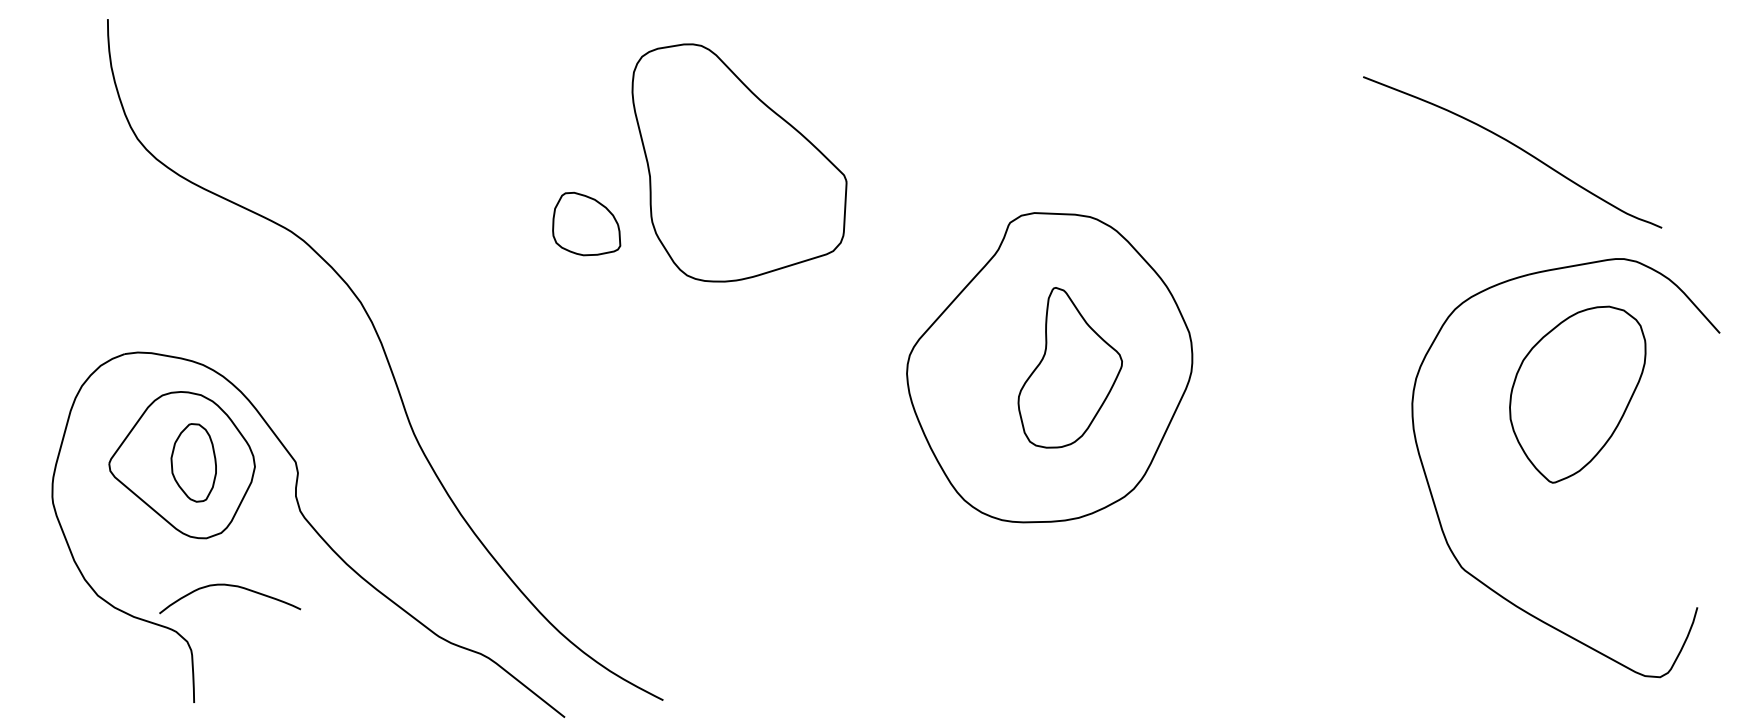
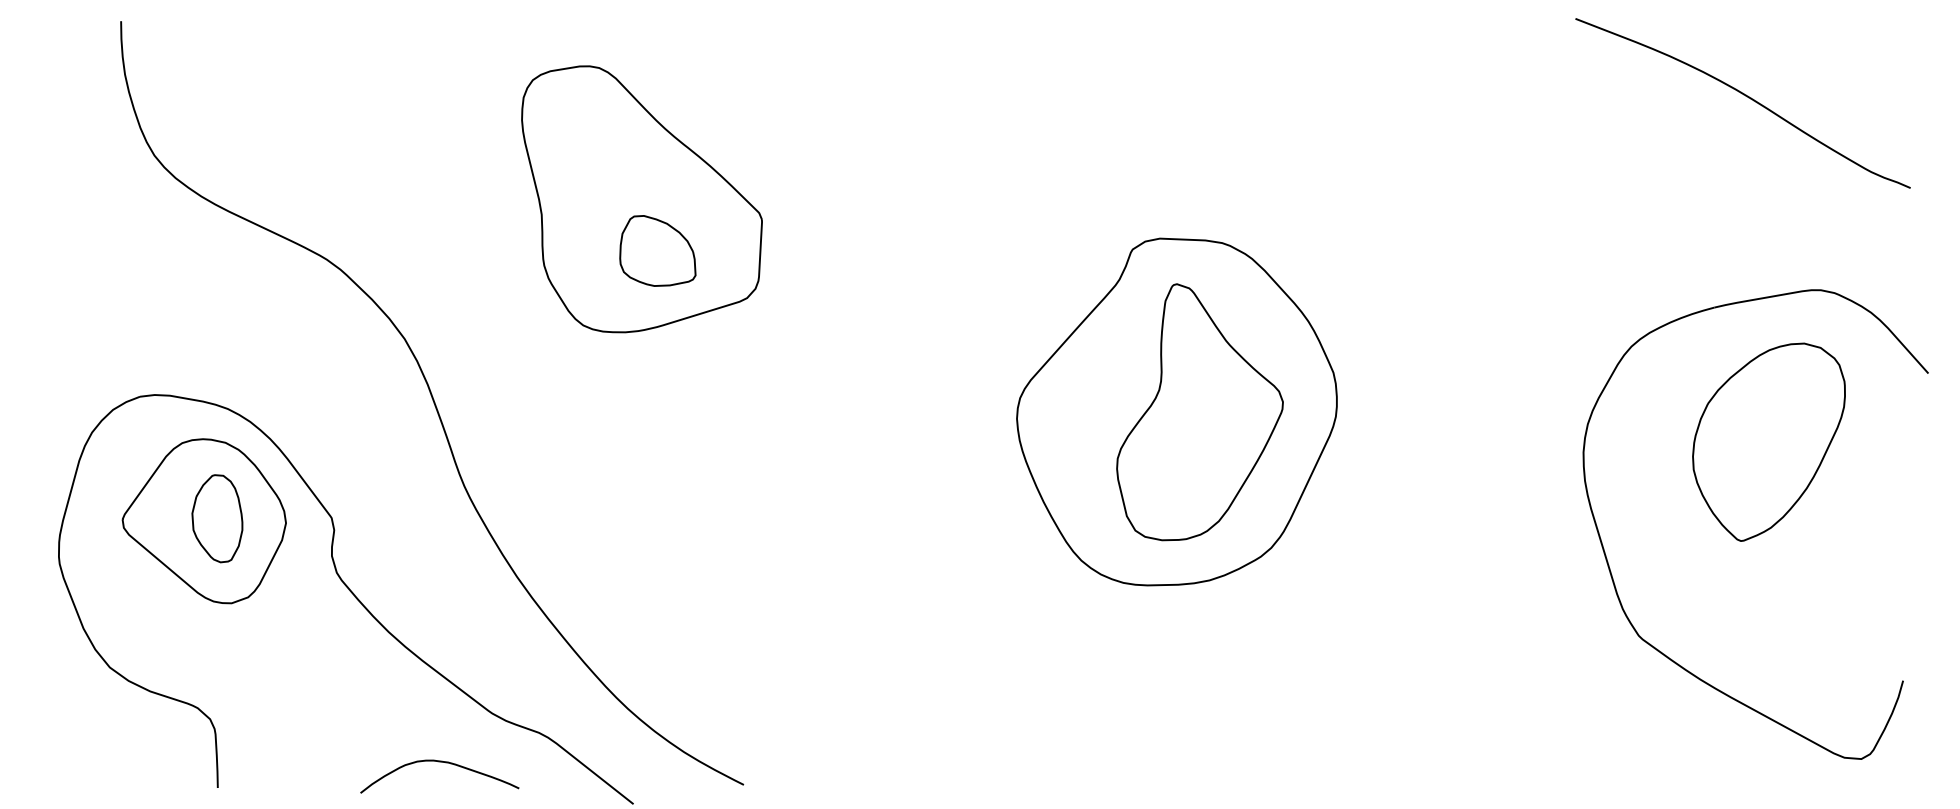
curve: (1514, 146) -> (1745, 96), moved
part: (739, 162) -> (641, 198), moved
part: (1070, 367) -> (1200, 411), size x1.43
curve: (230, 586) -> (440, 762), moved

